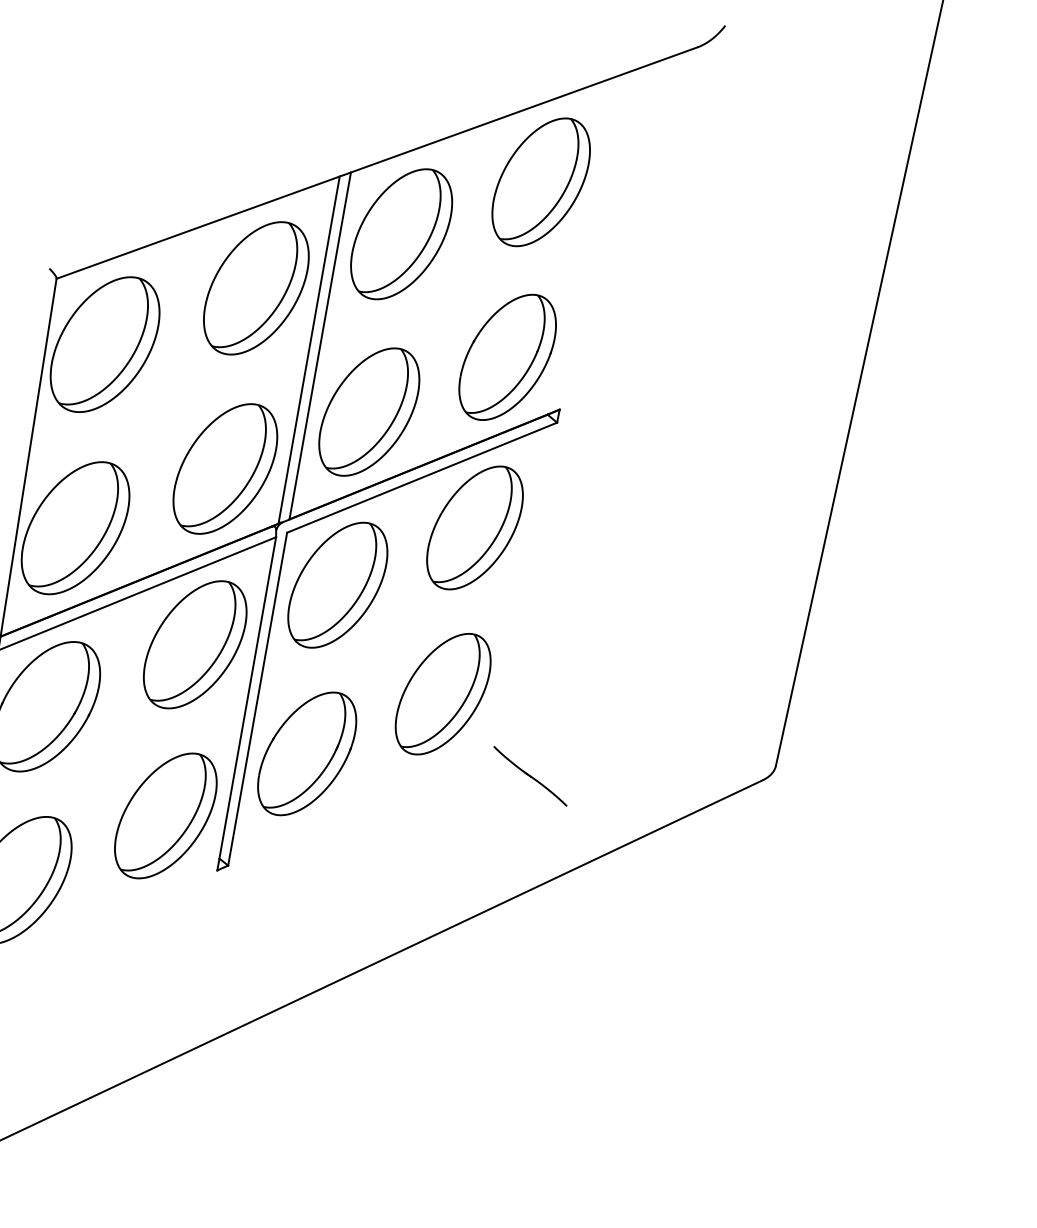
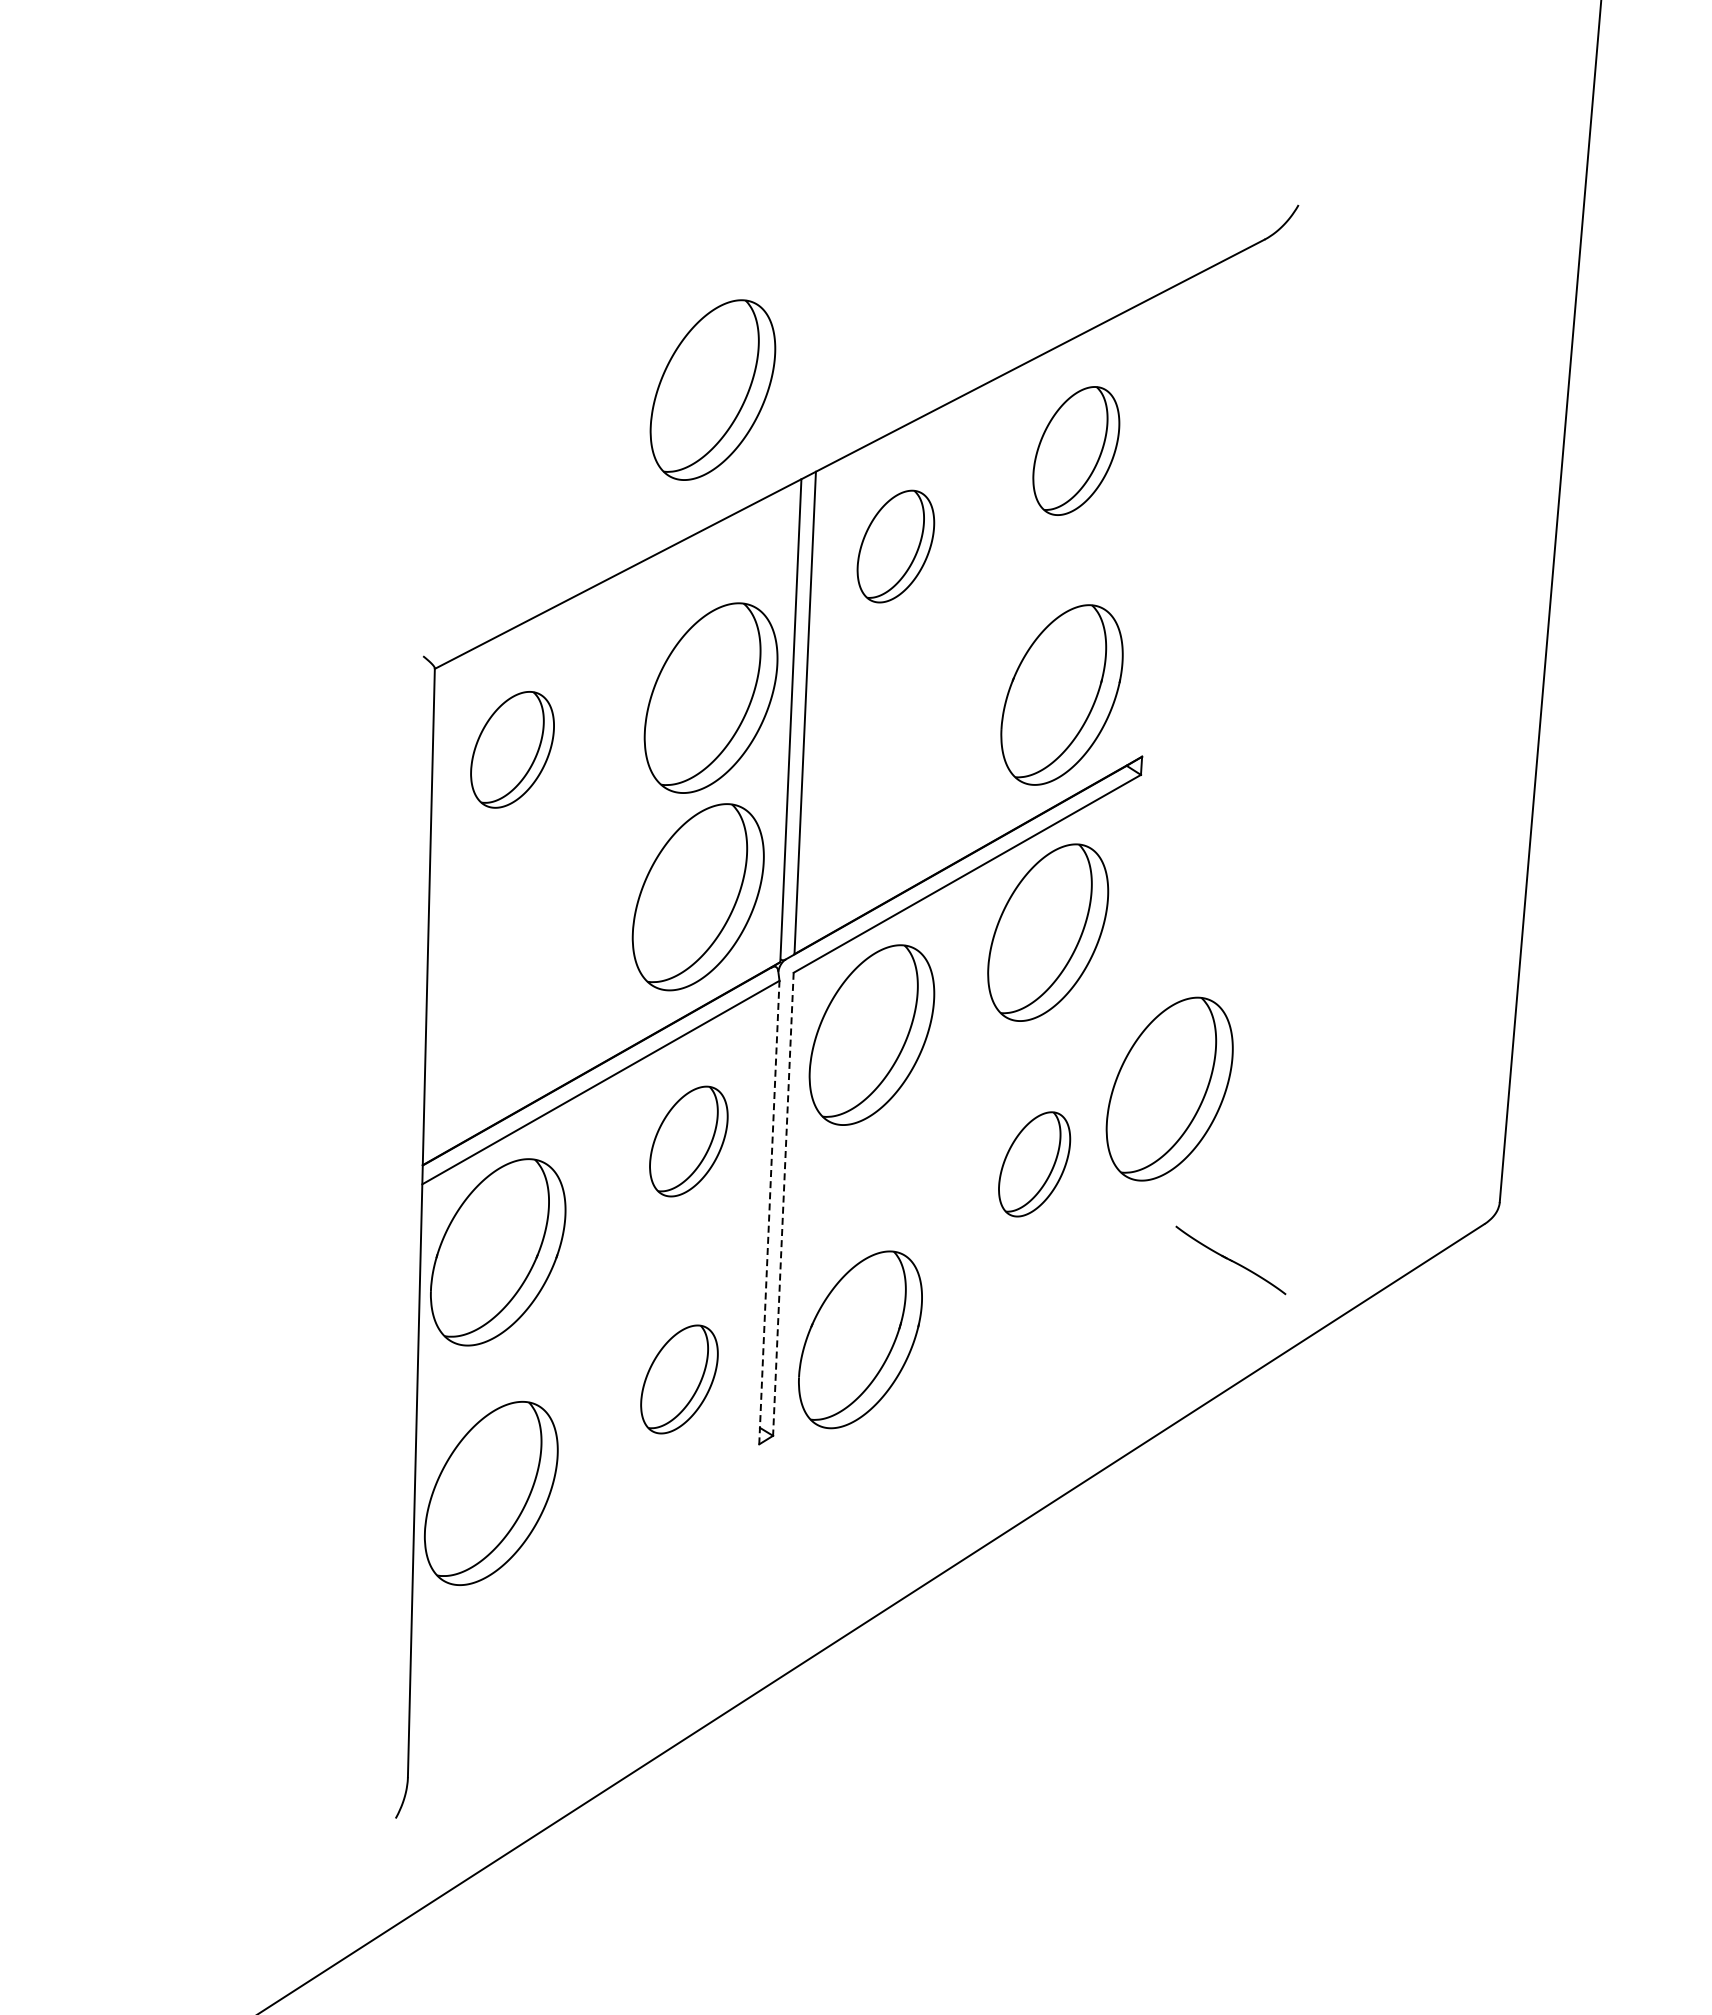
part: (283, 103) -> (712, 389), added
part: (541, 181) -> (1076, 450), size x0.7
part: (401, 234) -> (895, 546), size x0.6
part: (255, 287) -> (710, 697), moved
part: (105, 344) -> (512, 749), size x0.6
part: (369, 411) -> (1169, 1088), moved
part: (75, 528) -> (505, 1004), removed
part: (195, 644) -> (688, 1141), size x0.6
part: (443, 694) -> (1034, 1164), size x0.6
line: (257, 699) -> (783, 1204), solid -> dashed
line: (246, 703) -> (769, 1212), solid -> dashed
part: (307, 753) -> (860, 1339), moved
part: (530, 776) -> (1230, 1260), moved
part: (165, 815) -> (679, 1379), size x0.6

